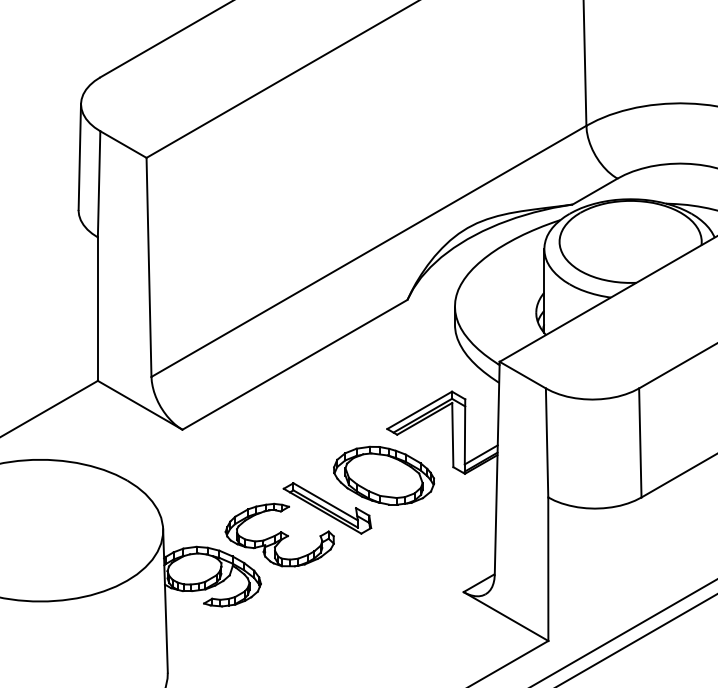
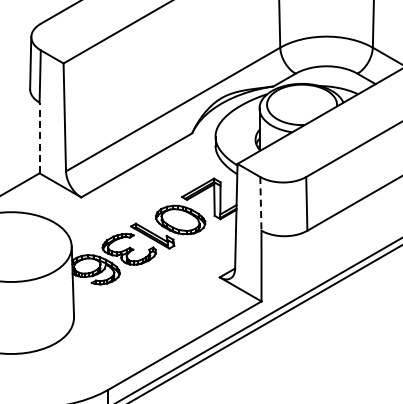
line: (97, 308) -> (39, 137), solid -> dashed
line: (546, 442) -> (260, 203), solid -> dashed

